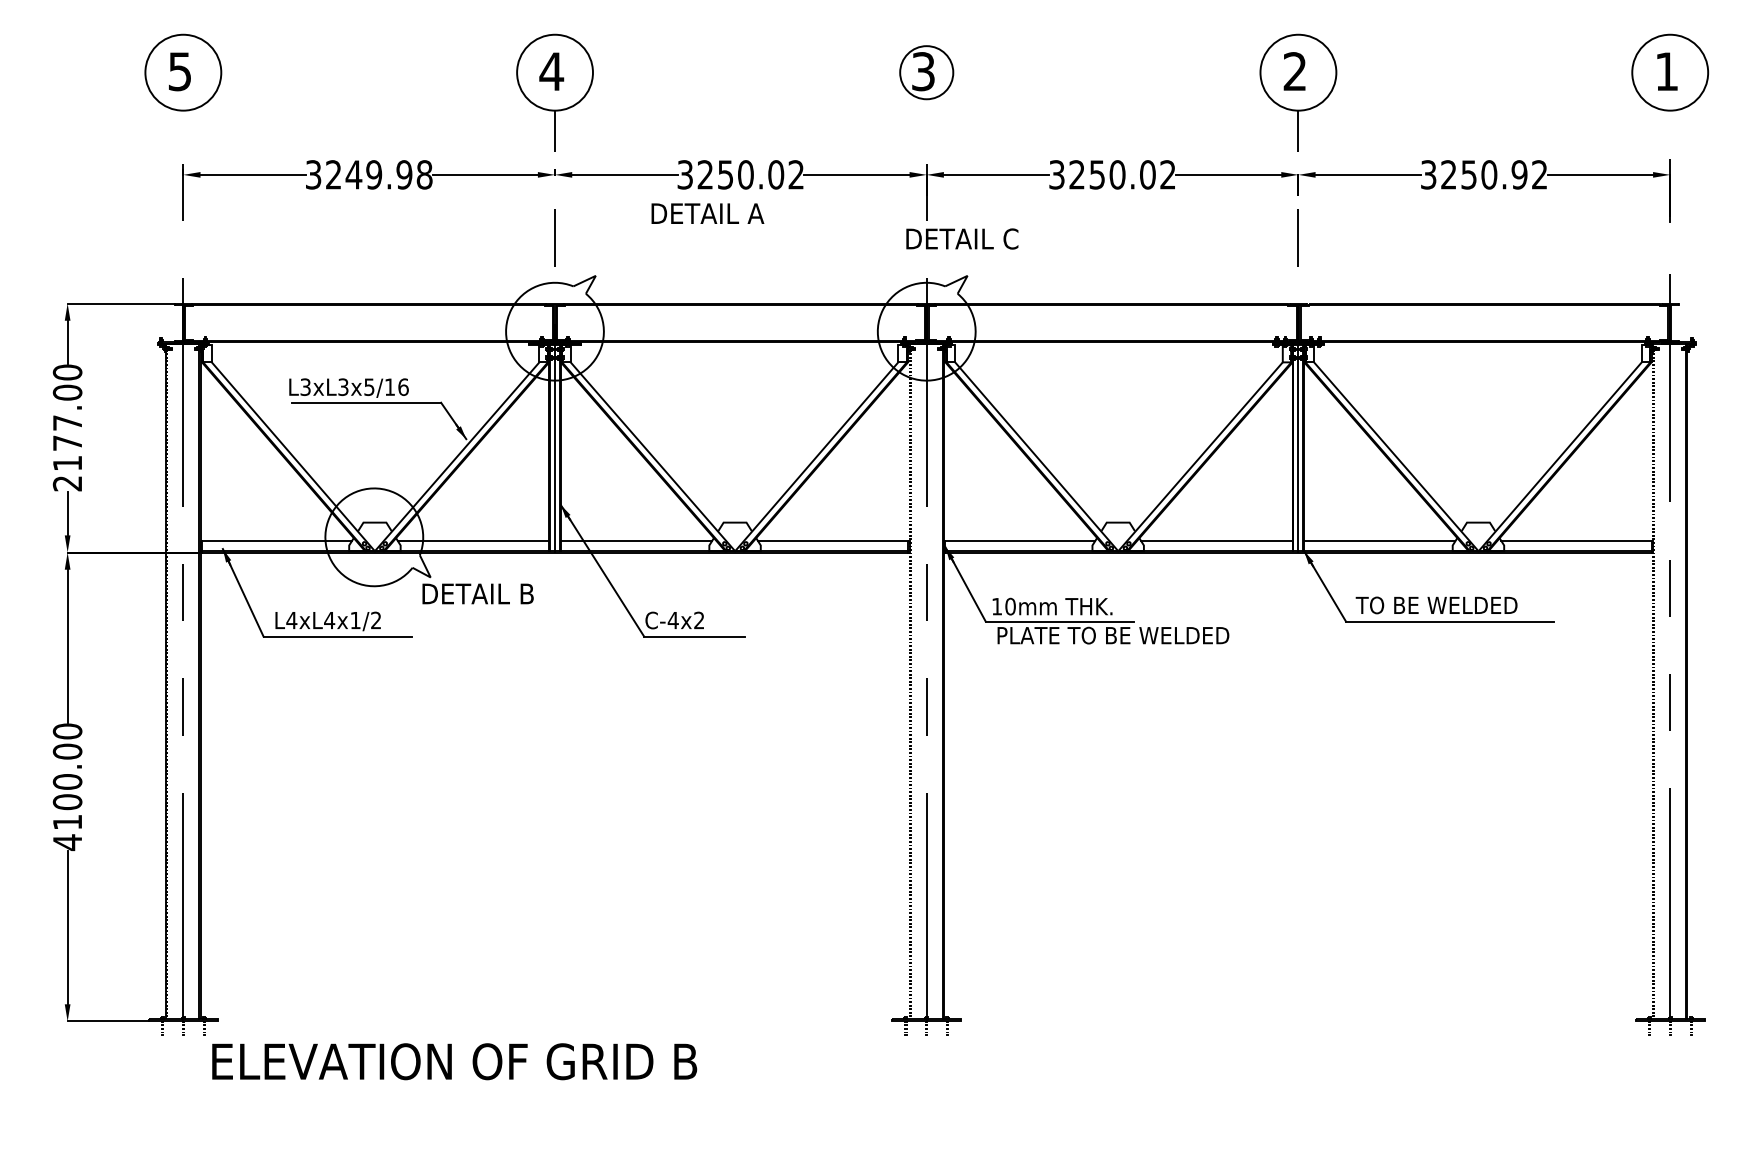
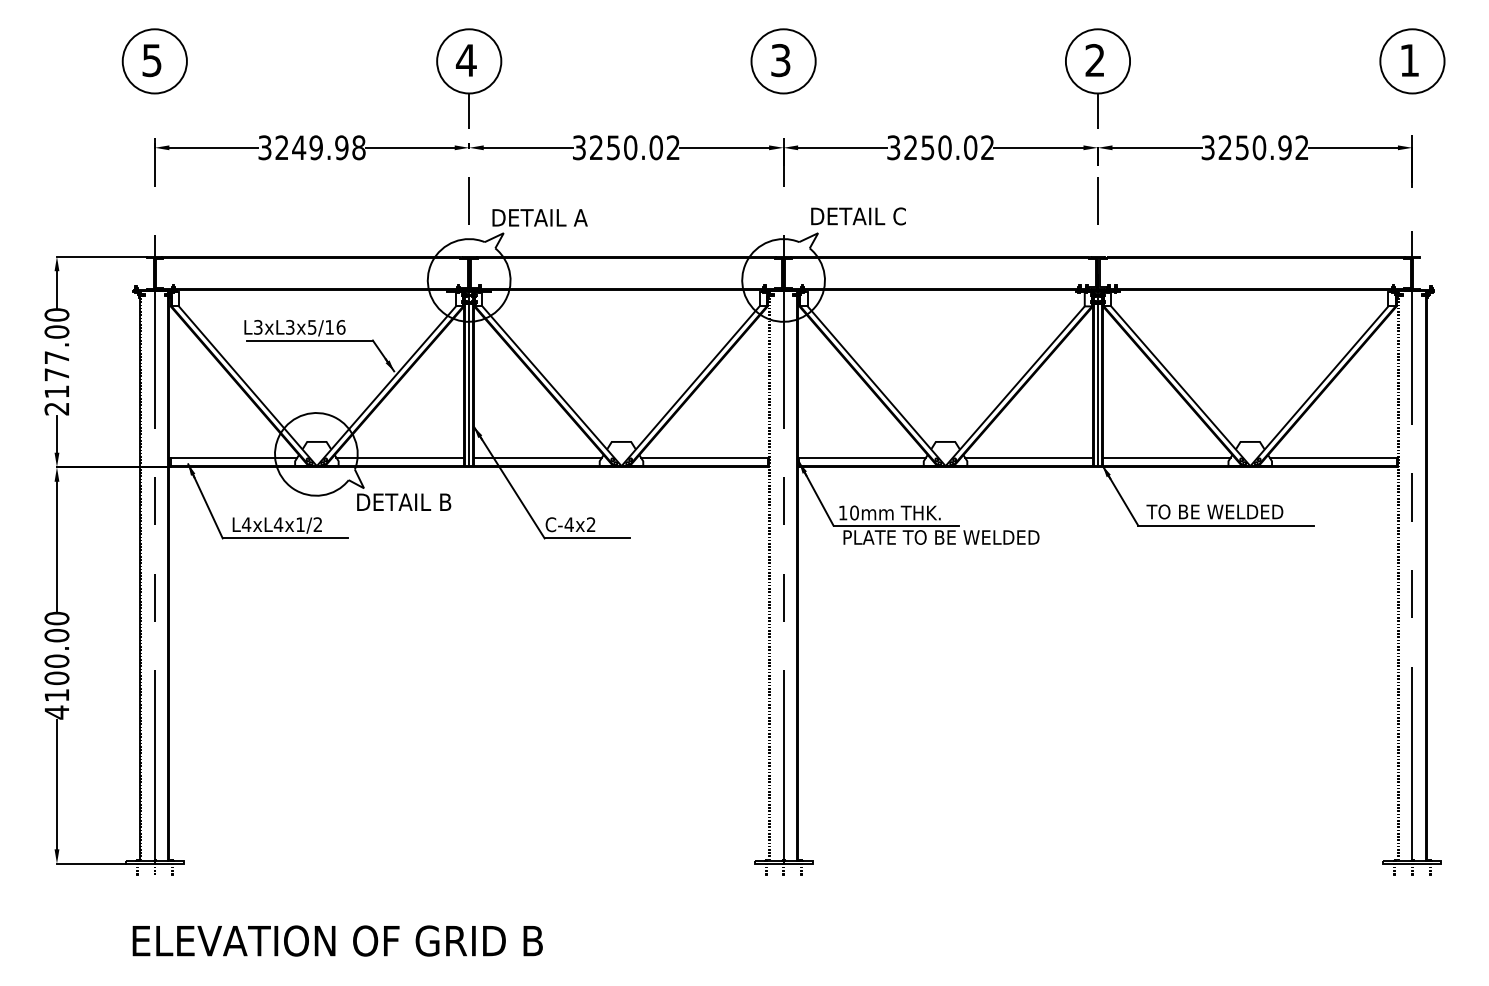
circle: (926, 72) -> (783, 61), size x1.43
text: (707, 213) -> (539, 217), moved
text: (962, 238) -> (858, 216), moved
text: (454, 1061) -> (337, 940), moved

